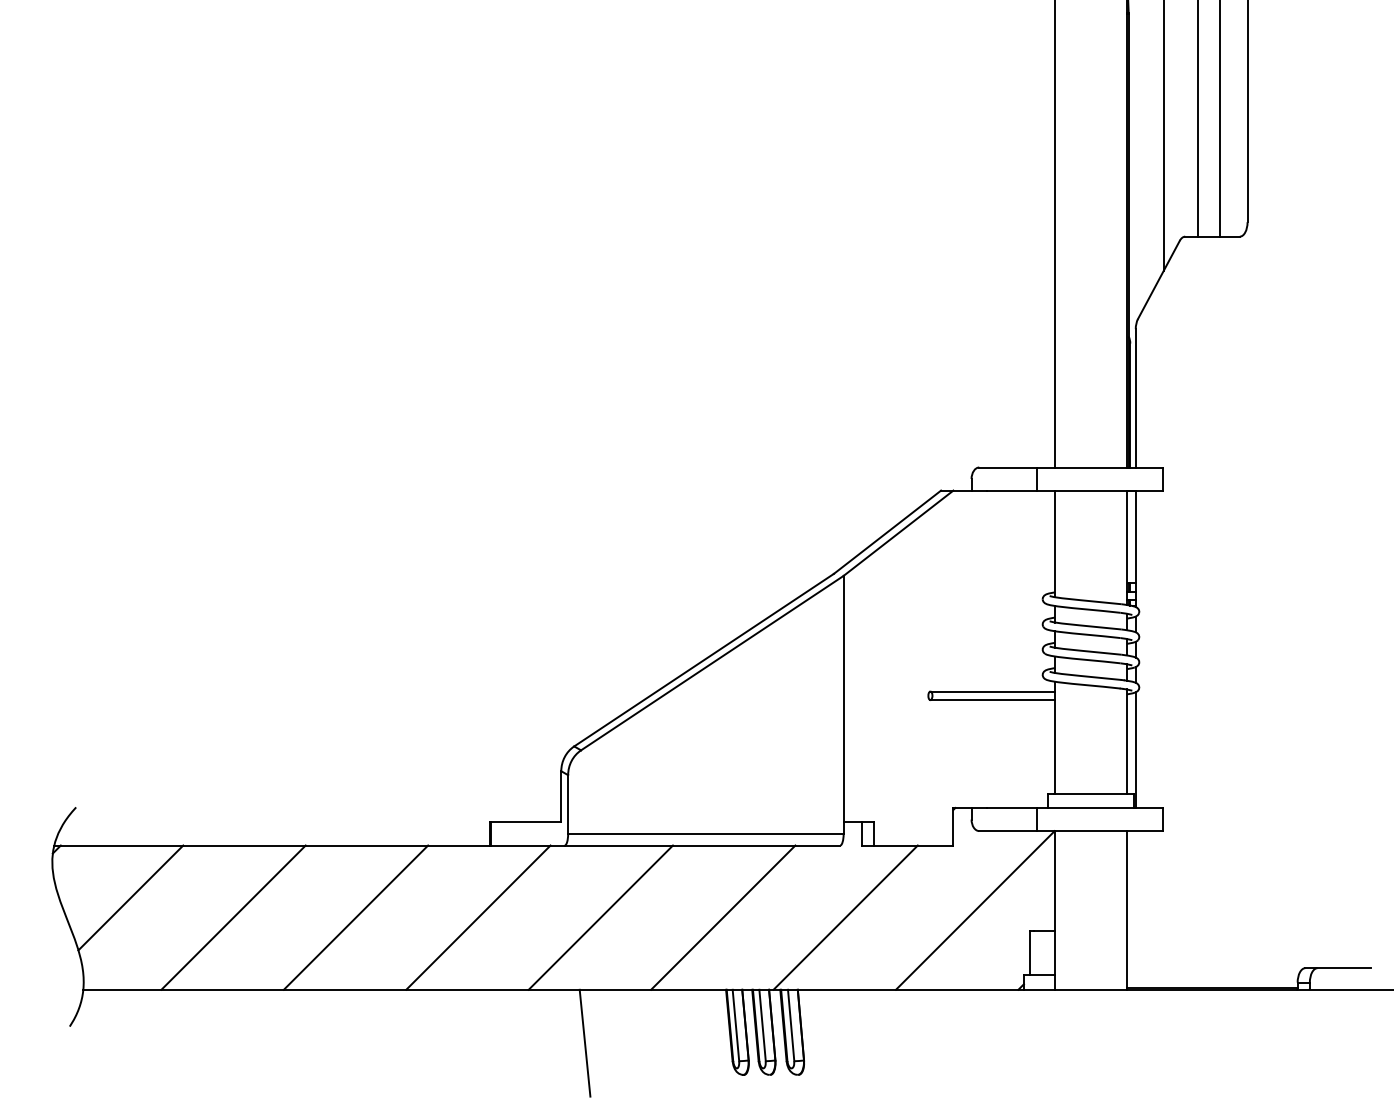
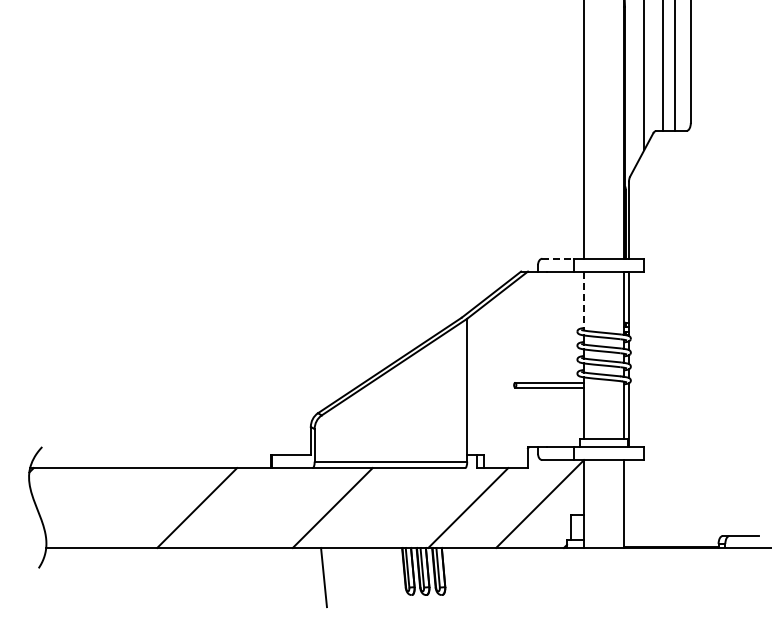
line: (1008, 466) -> (558, 258), solid -> dashed
line: (1055, 544) -> (584, 301), solid -> dashed
line: (130, 898) -> (72, 497), removed
line: (233, 916) -> (129, 507), removed
line: (477, 916) -> (264, 507), removed
line: (723, 916) -> (400, 507), removed

